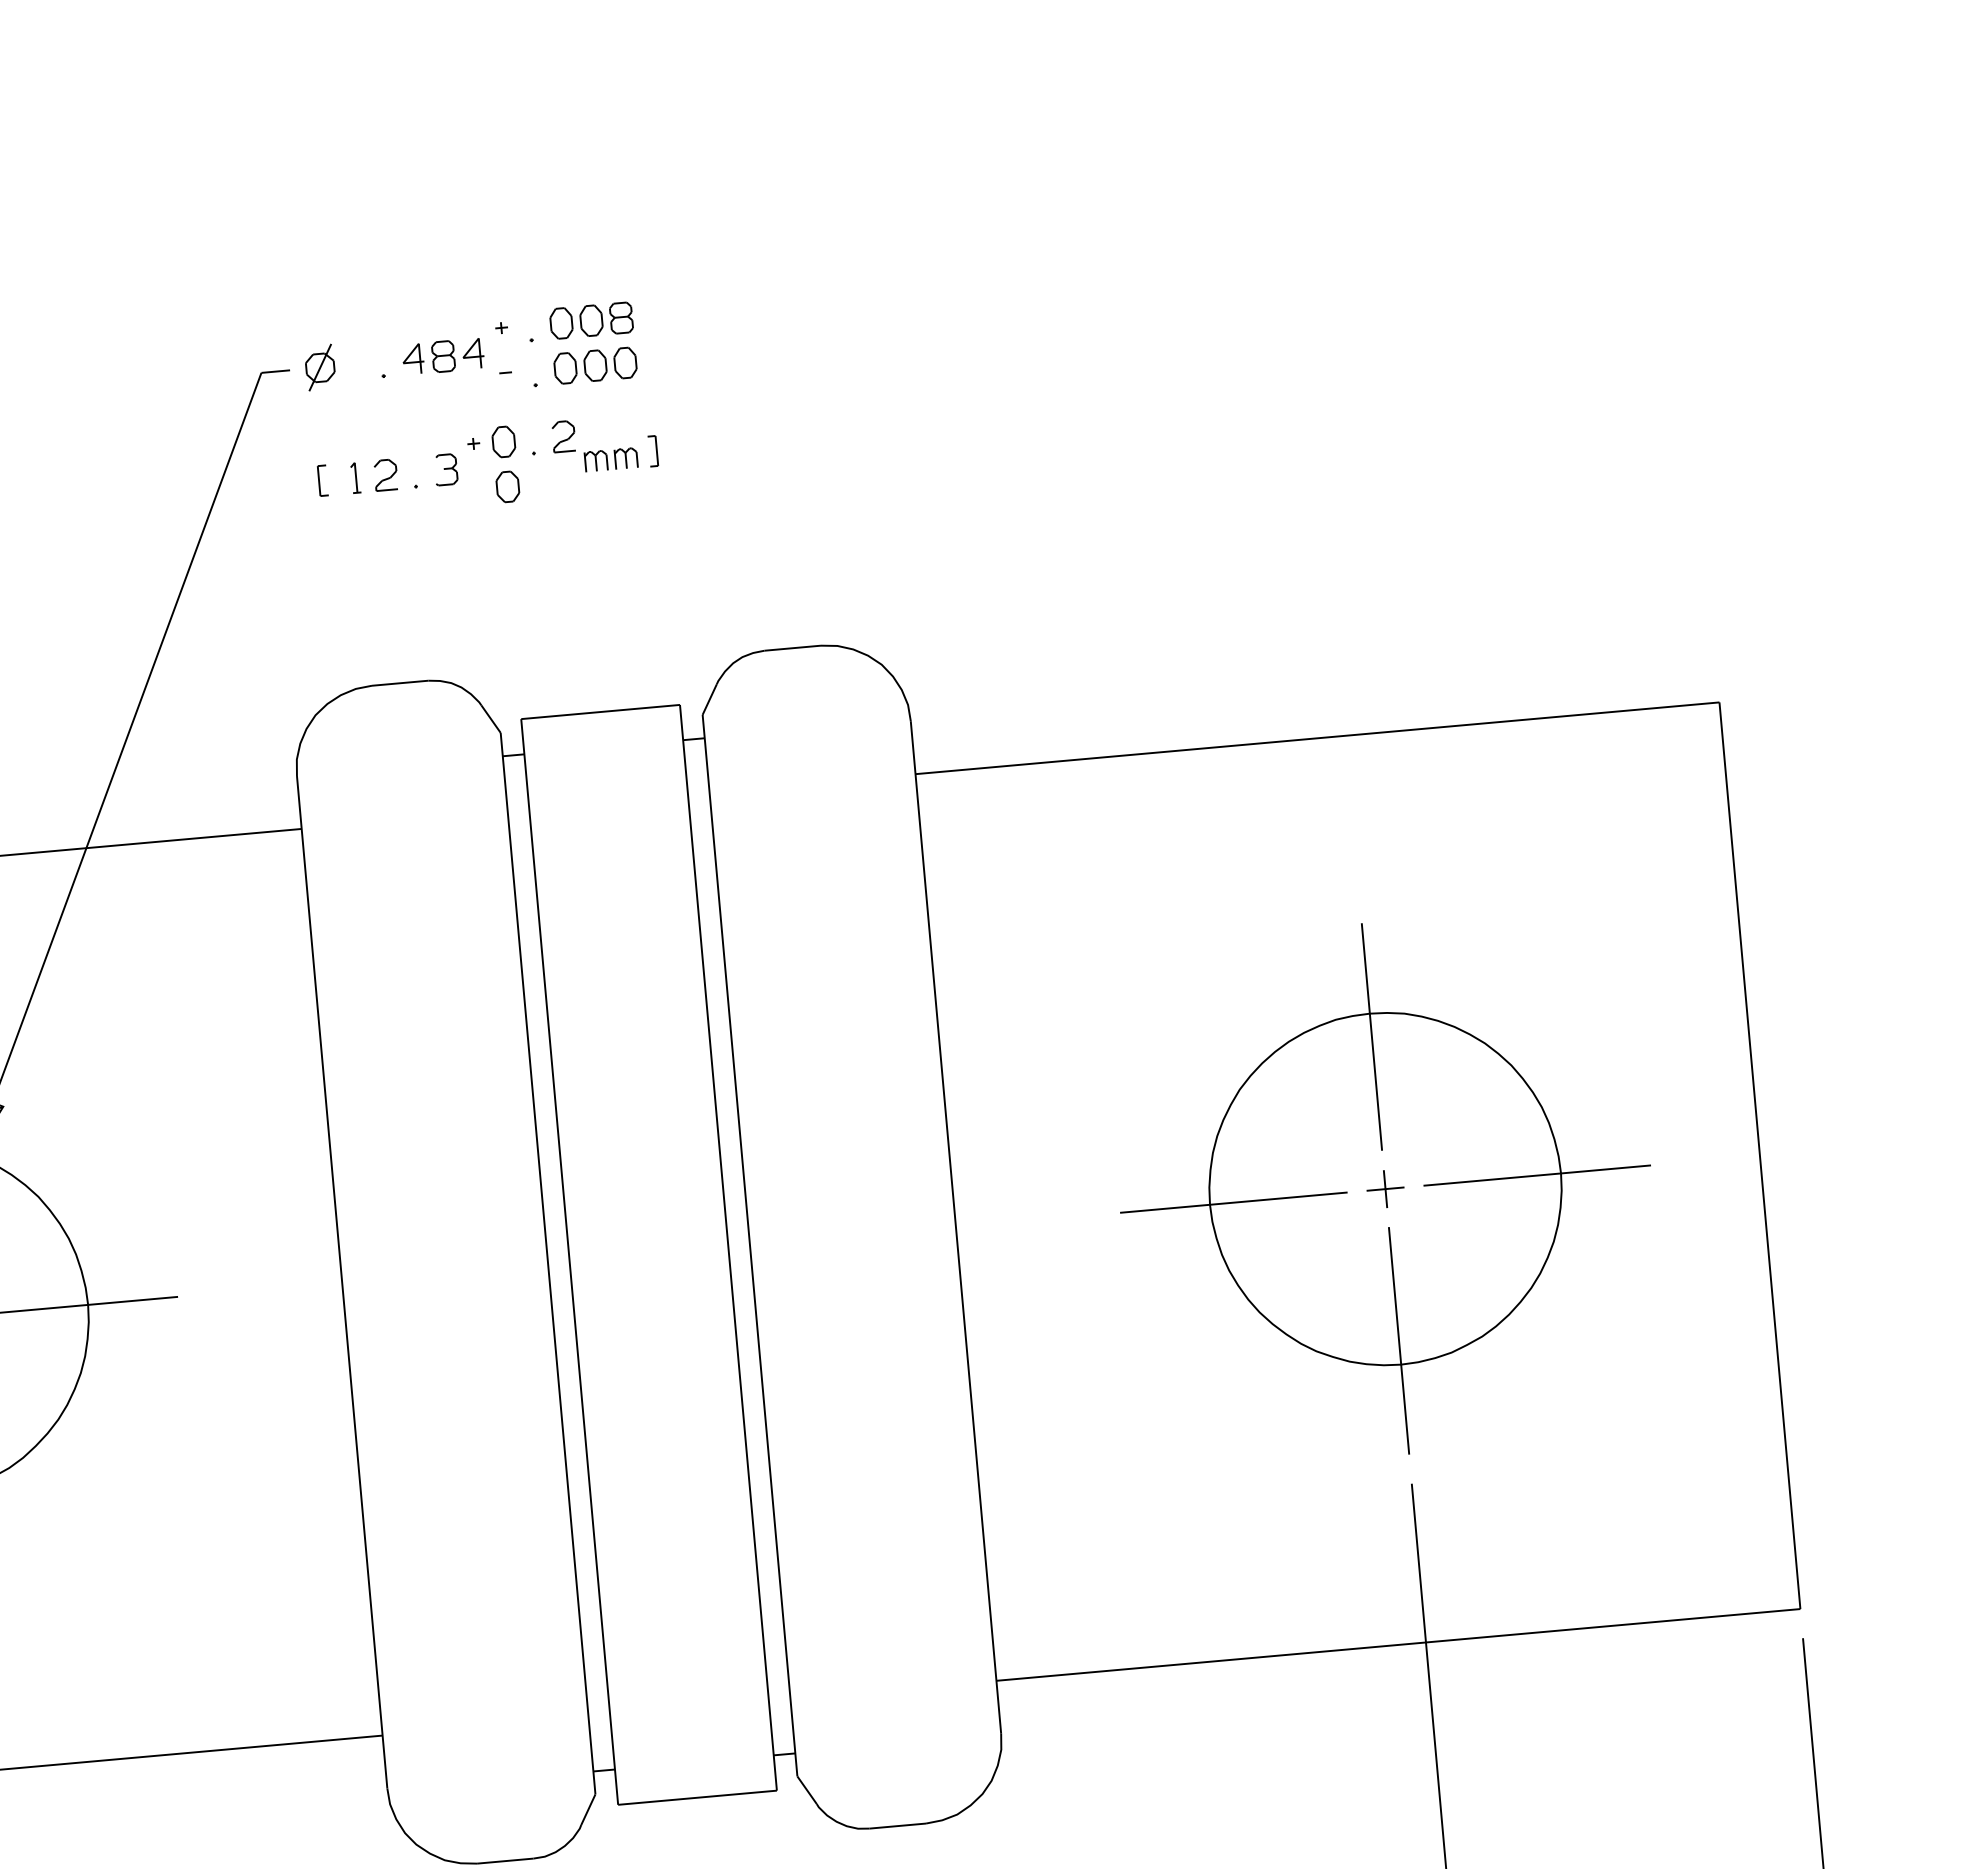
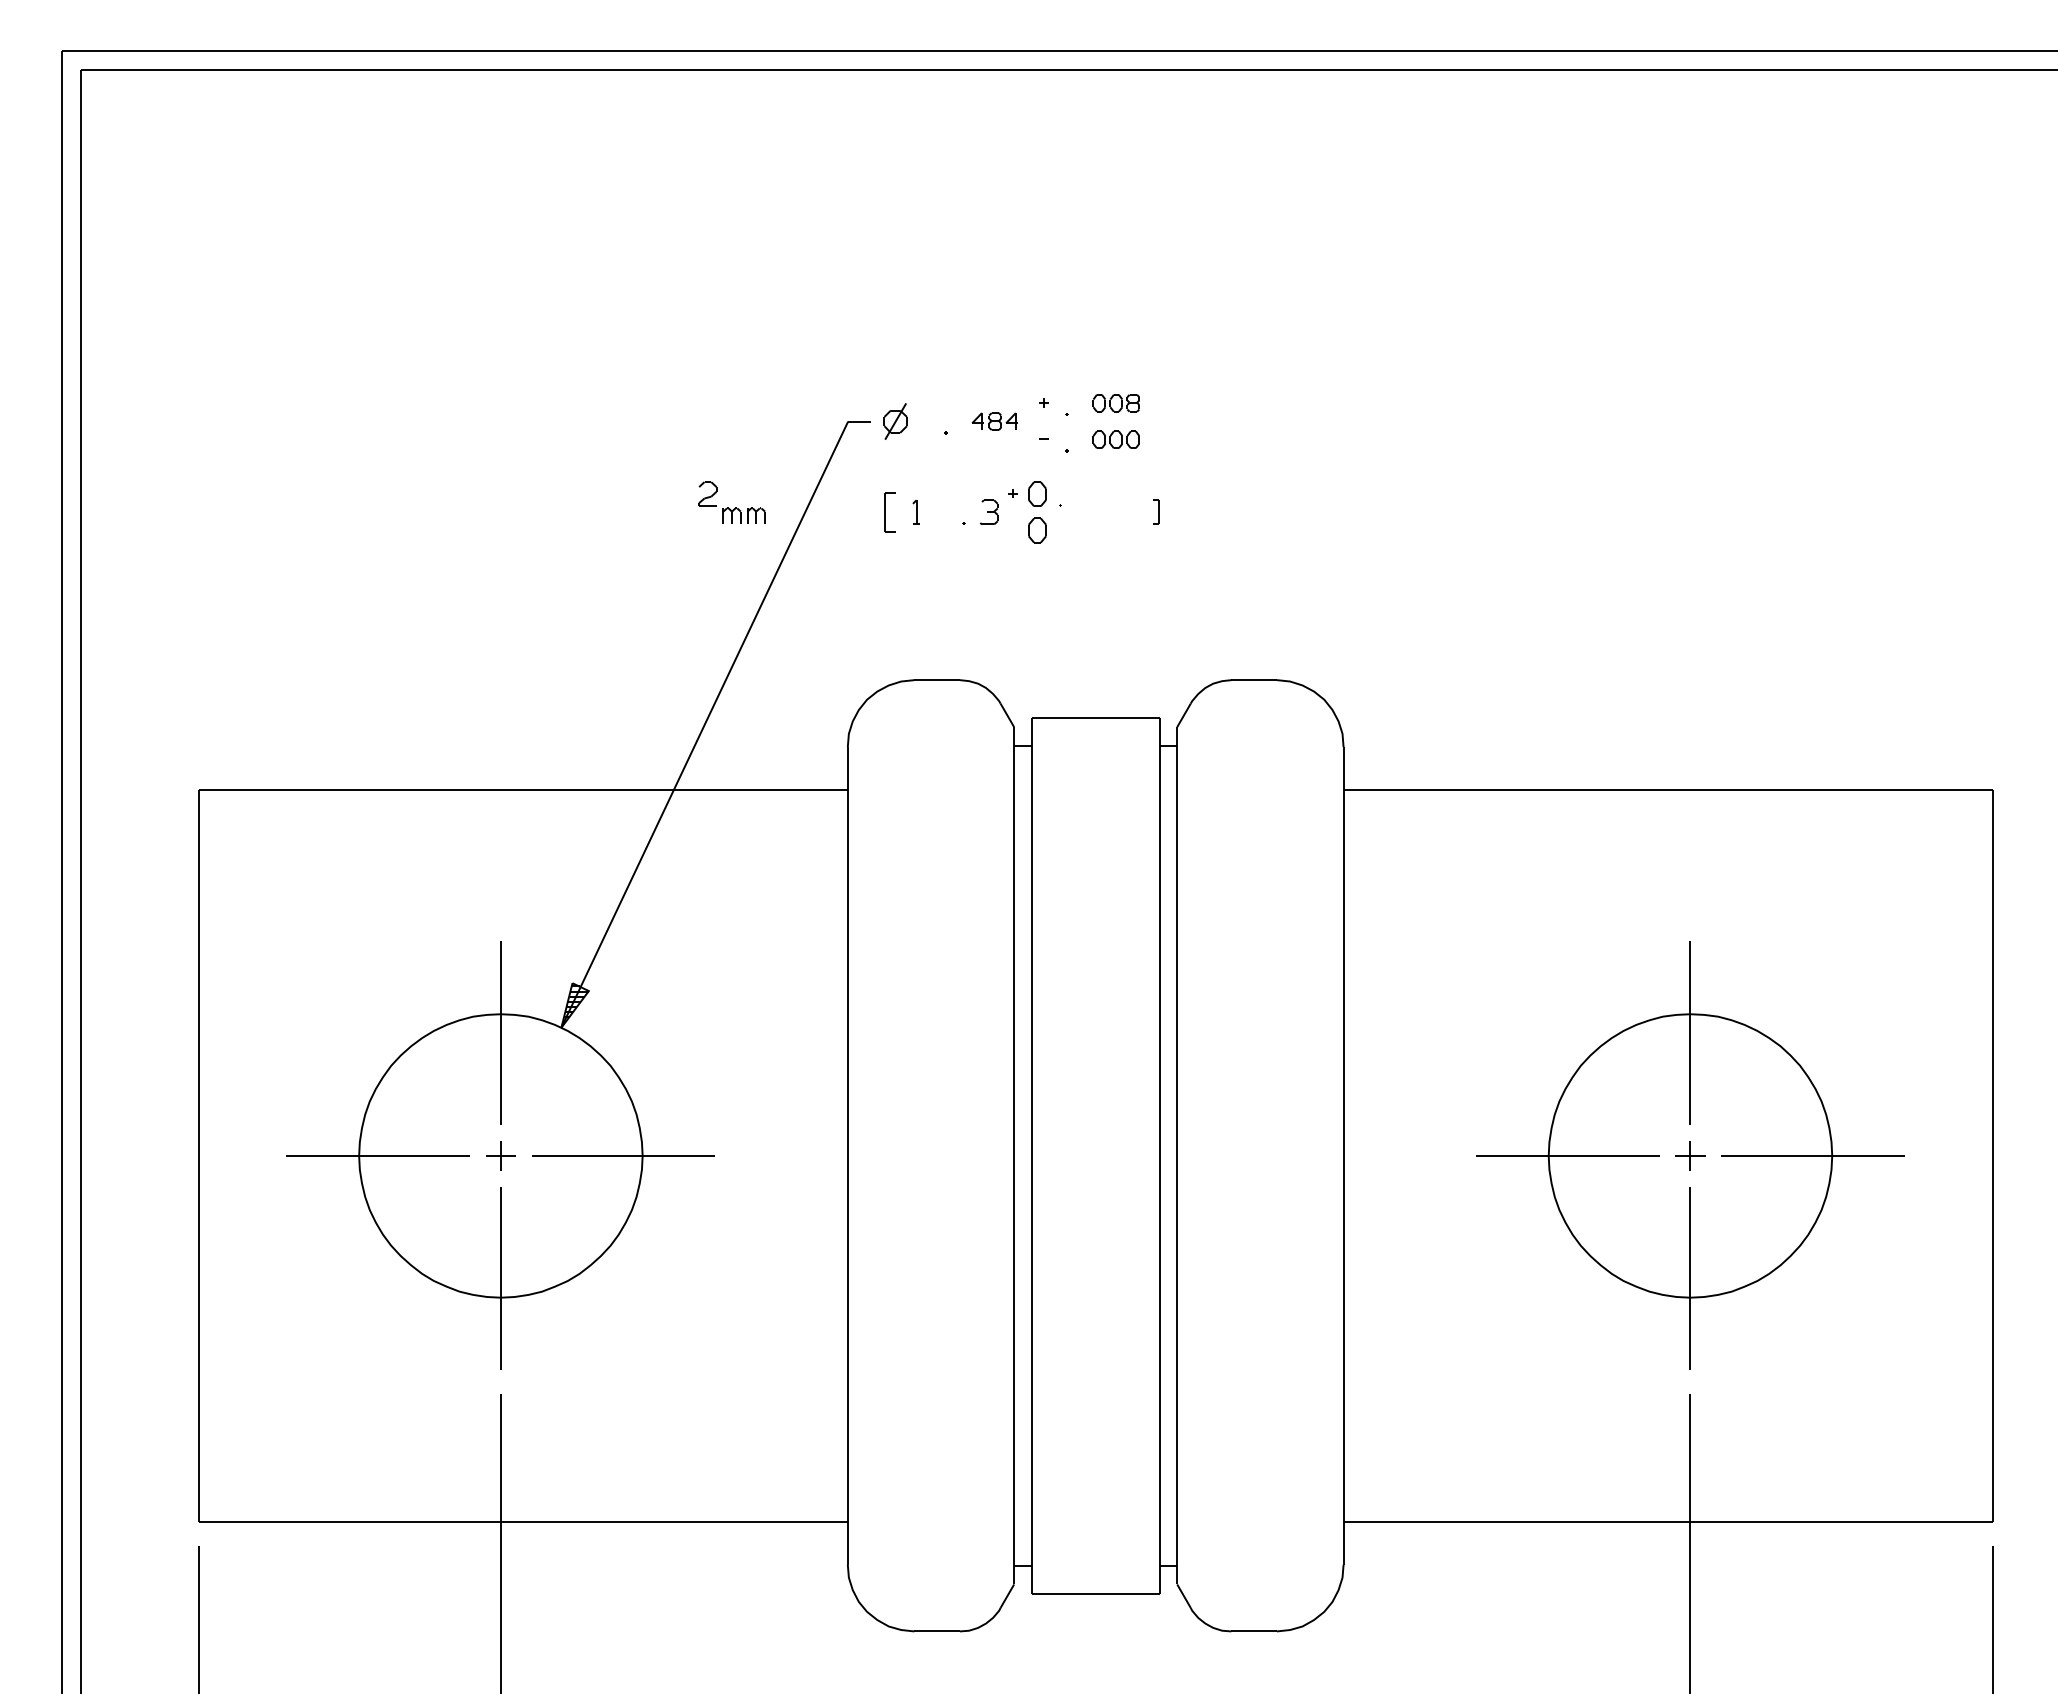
part: (591, 319) -> (1116, 402), size x0.7
part: (442, 356) -> (994, 421), size x0.7
part: (595, 365) -> (1116, 439), size x0.7
part: (593, 444) -> (731, 502), moved
part: (385, 474) -> (940, 511), removed
part: (322, 479) -> (889, 511), size x1.6

